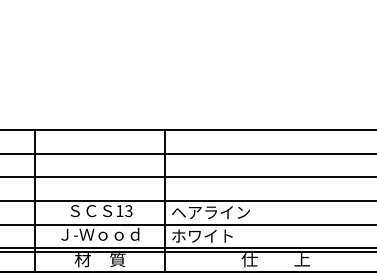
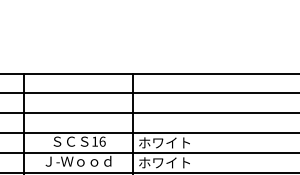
text: (128, 211) -> (102, 142), 13 -> 16
text: (210, 212) -> (171, 142), ヘアライン -> ホワイト

